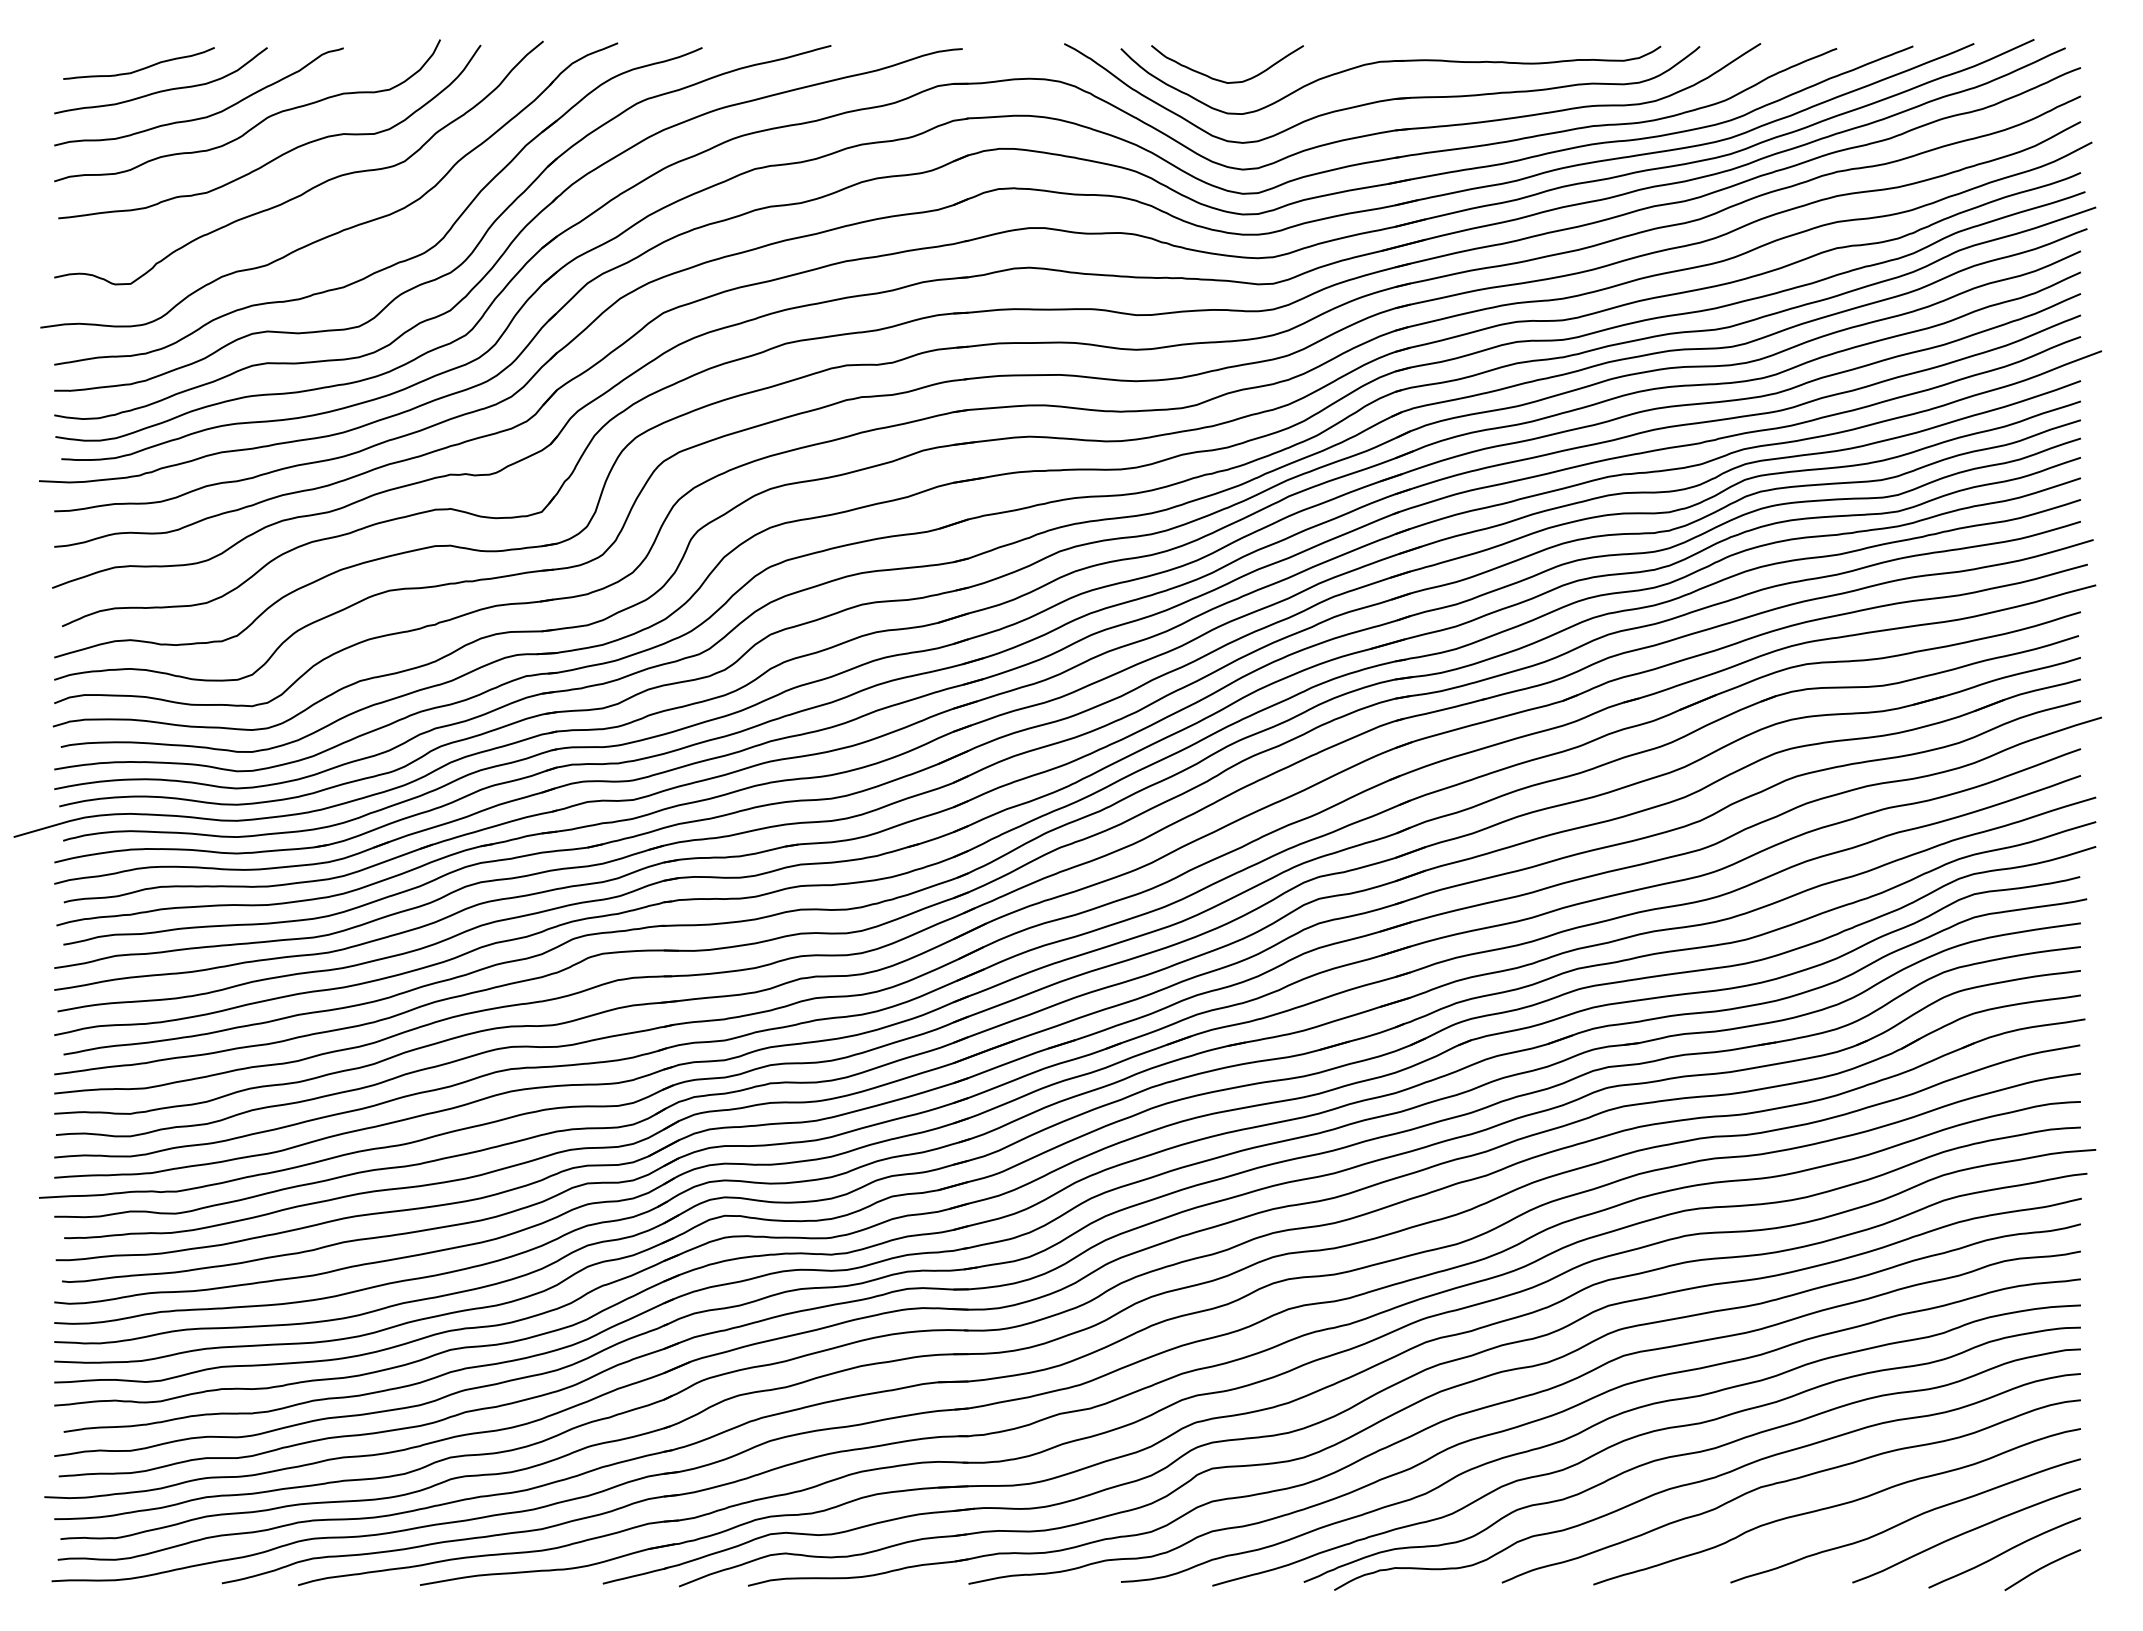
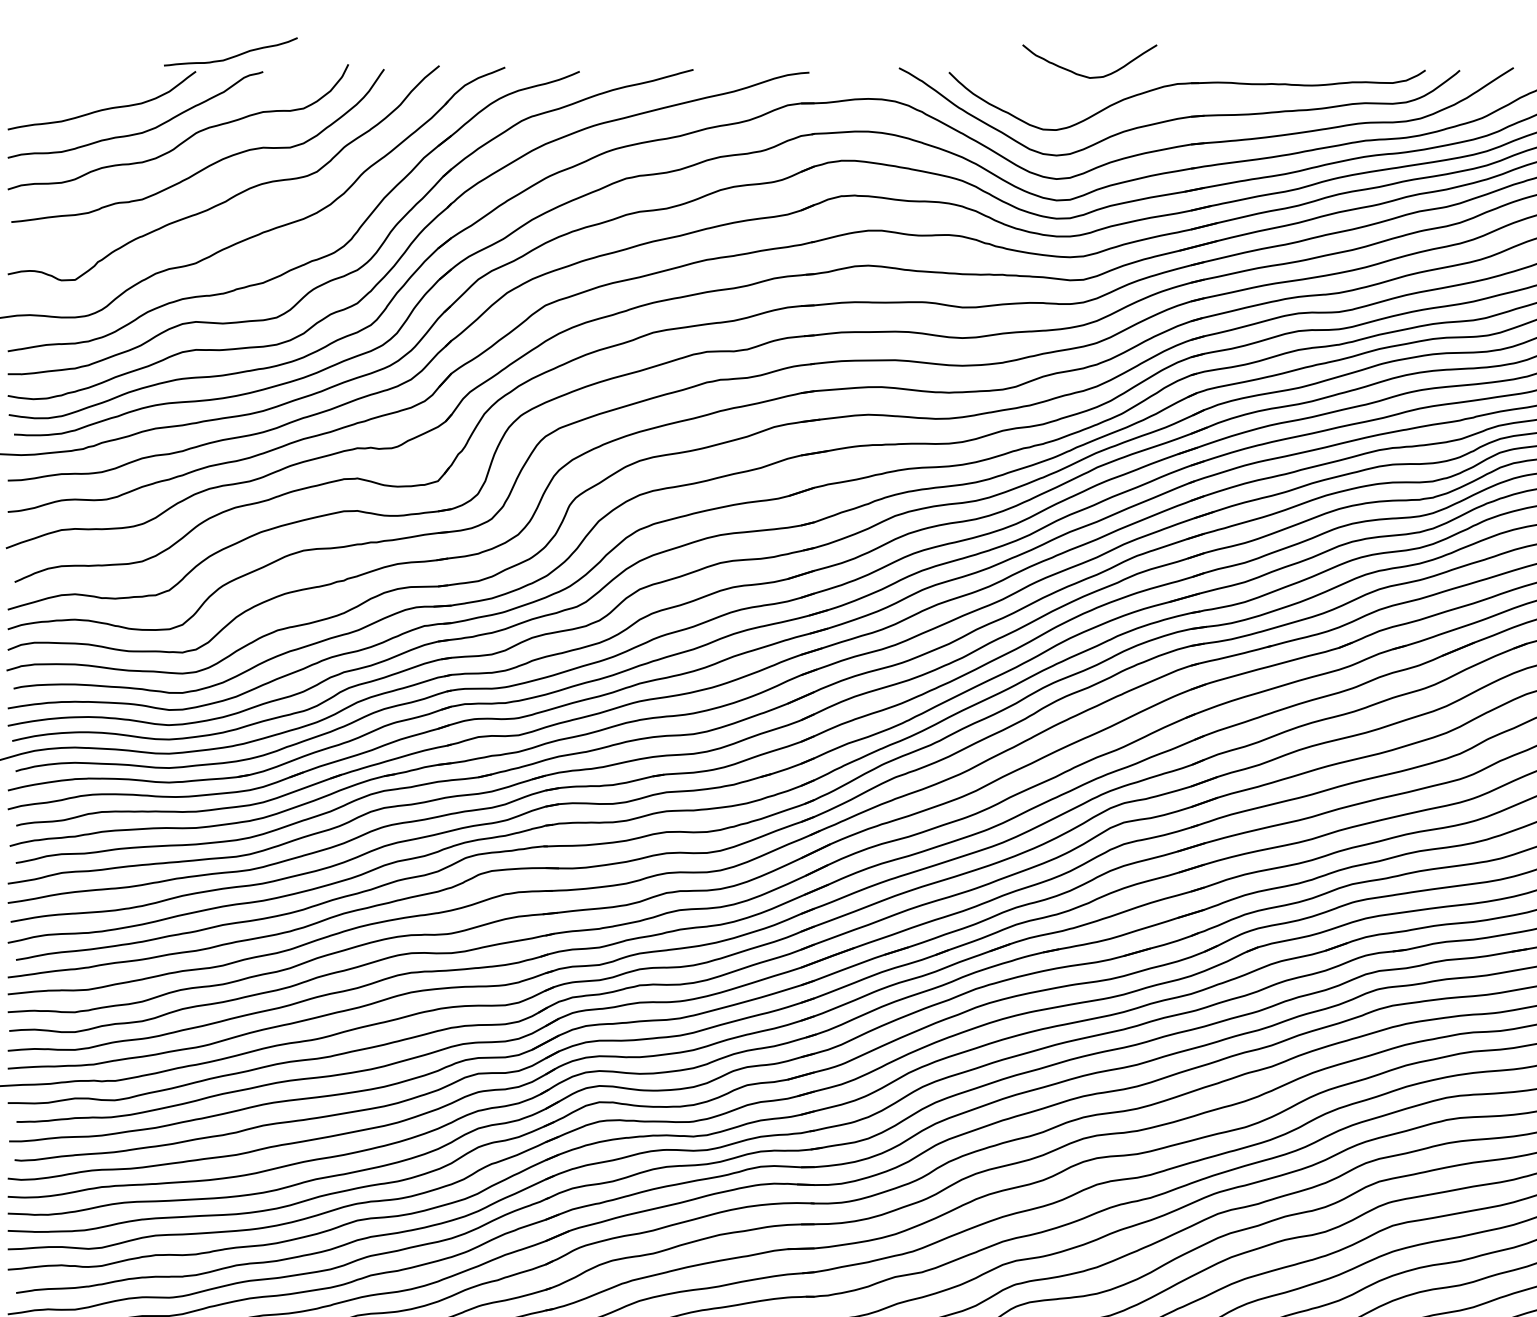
curve: (140, 68) -> (232, 56), moved
curve: (1222, 80) -> (1085, 75), moved

